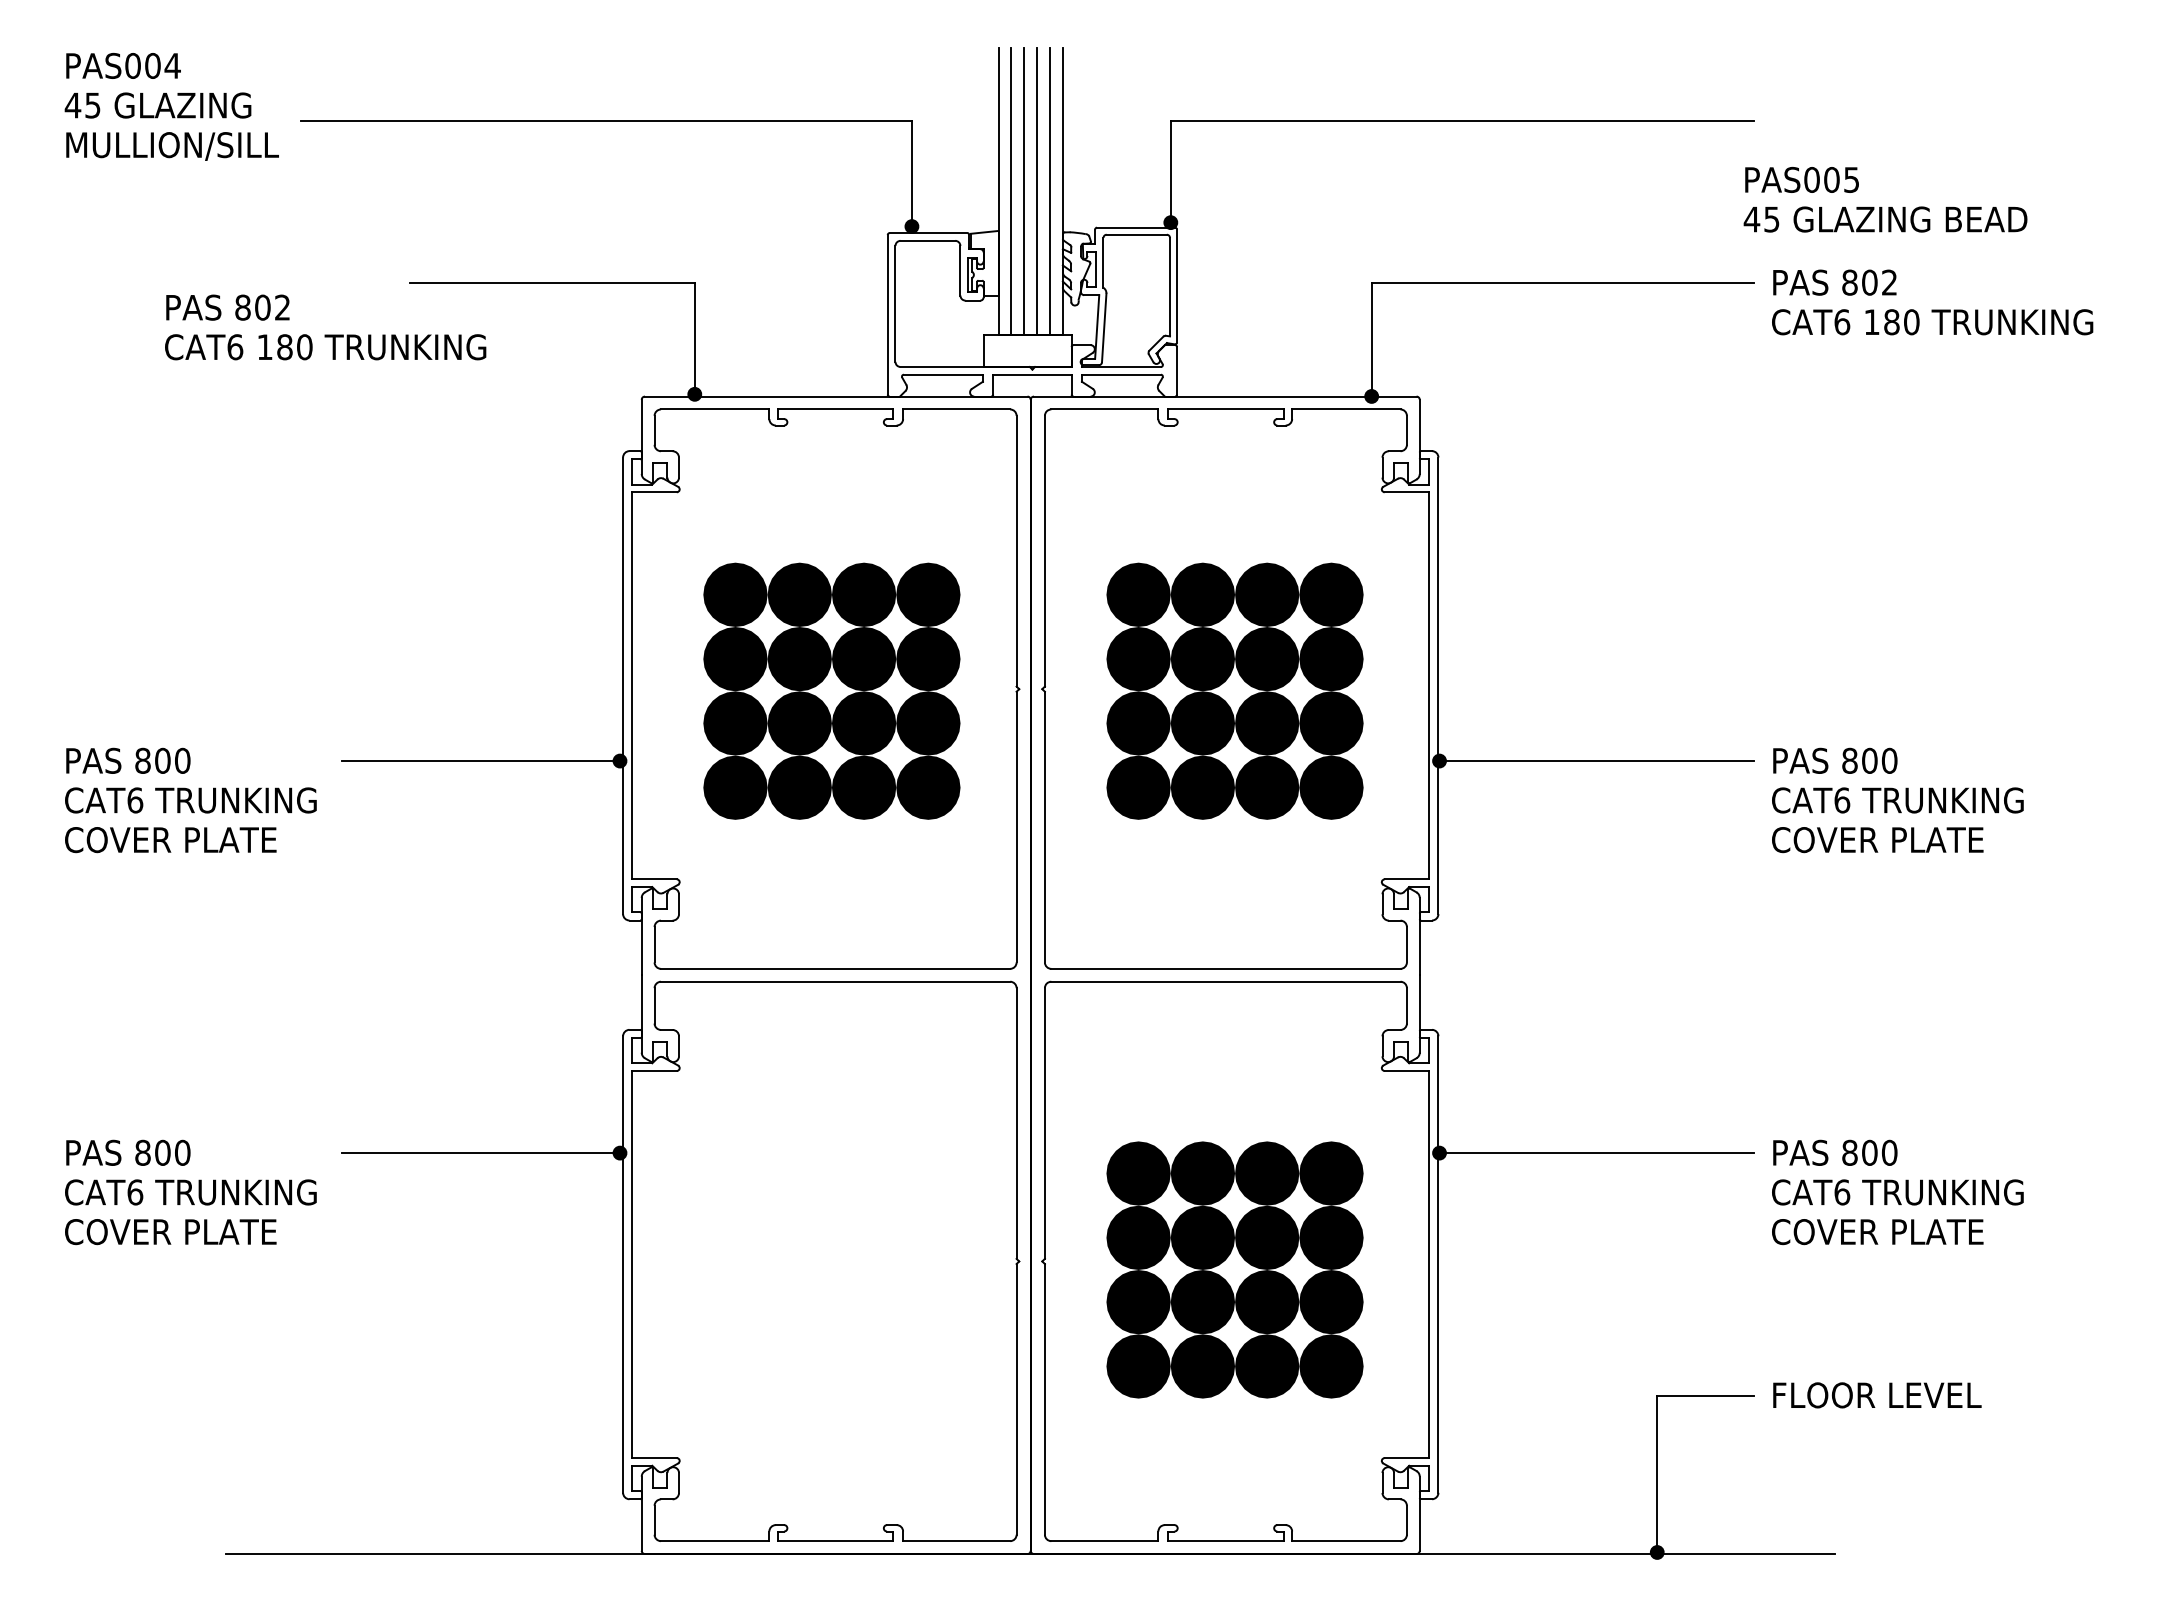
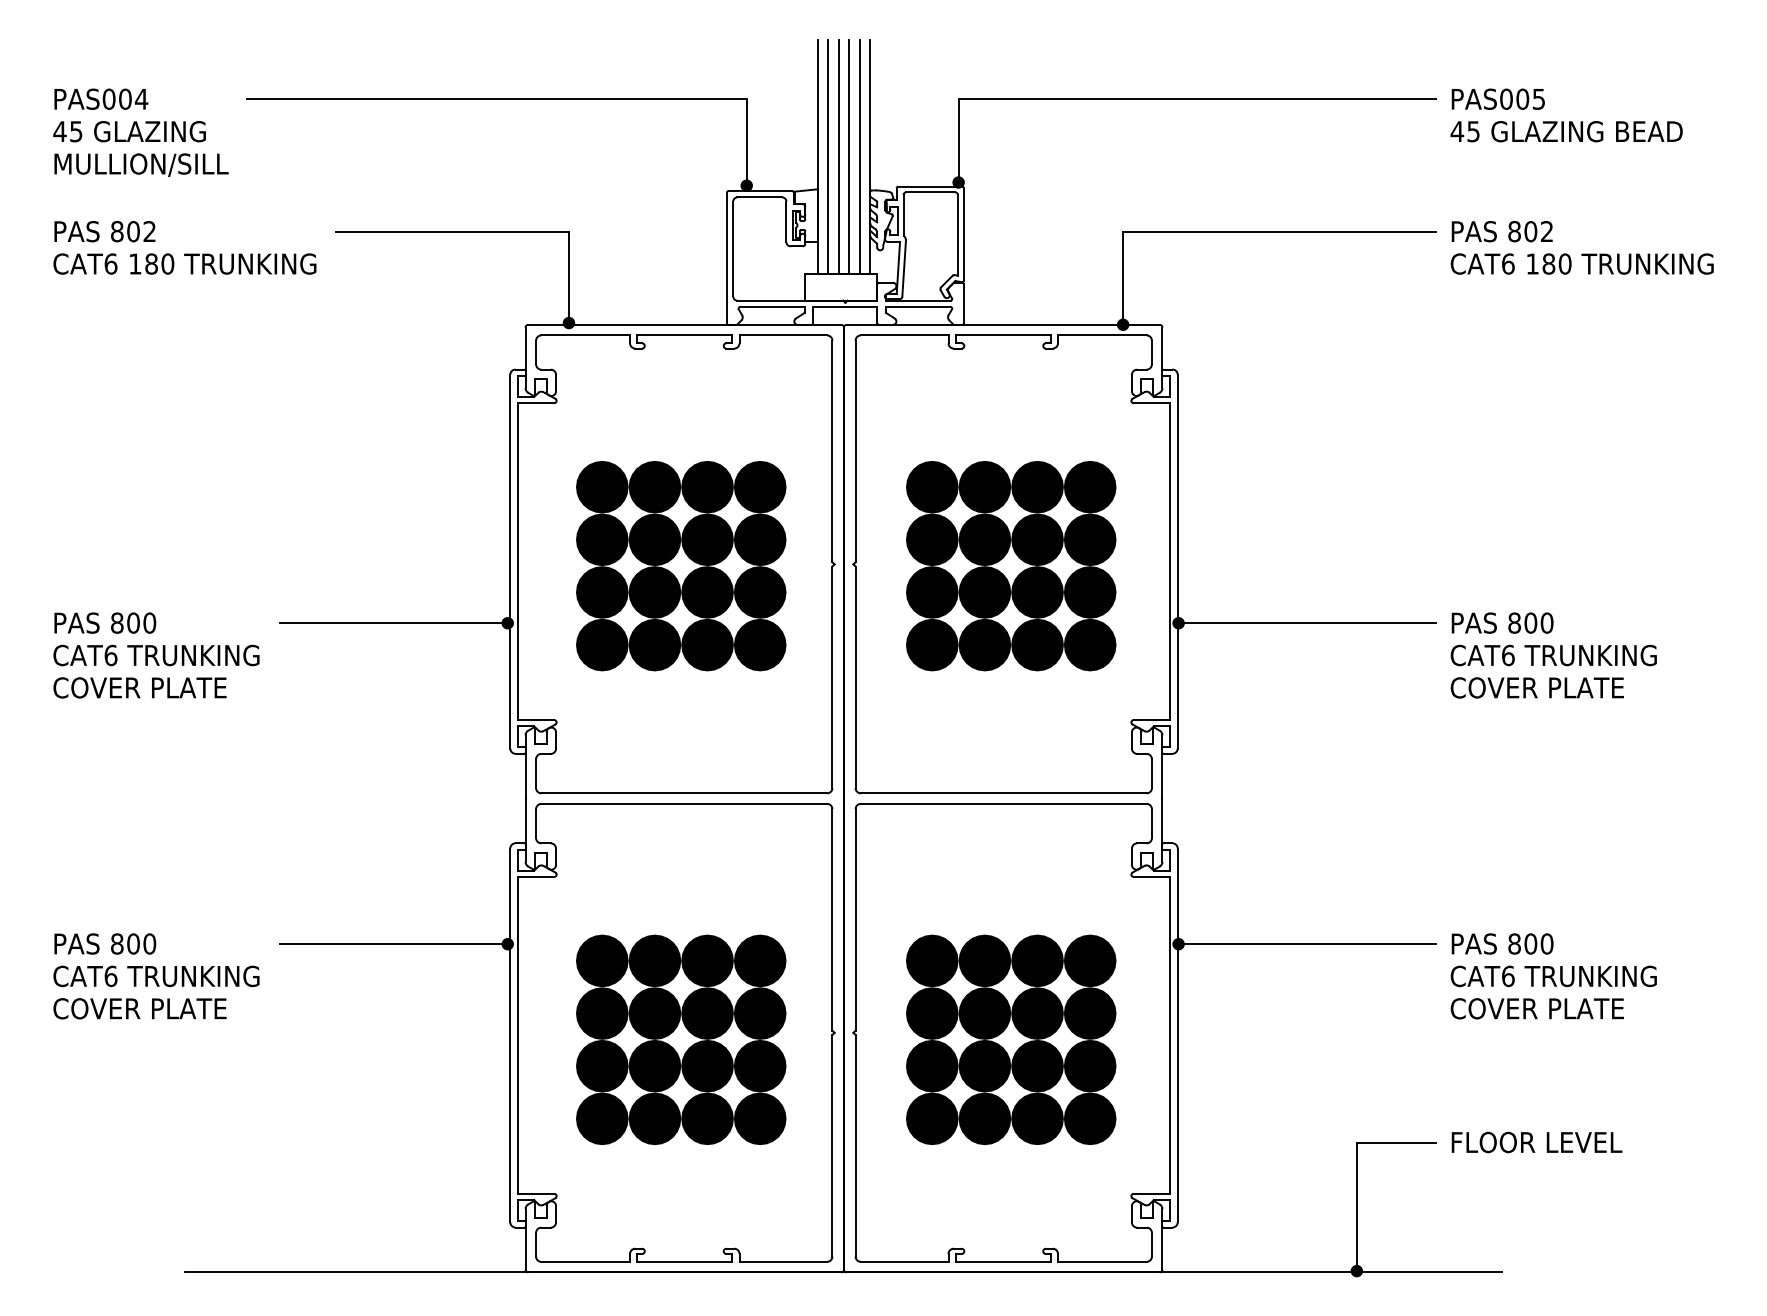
text: (171, 106) -> (140, 132), moved
text: (1885, 199) -> (1566, 115), moved
text: (325, 327) -> (184, 247), moved
part: (831, 1269) -> (680, 1039), added

